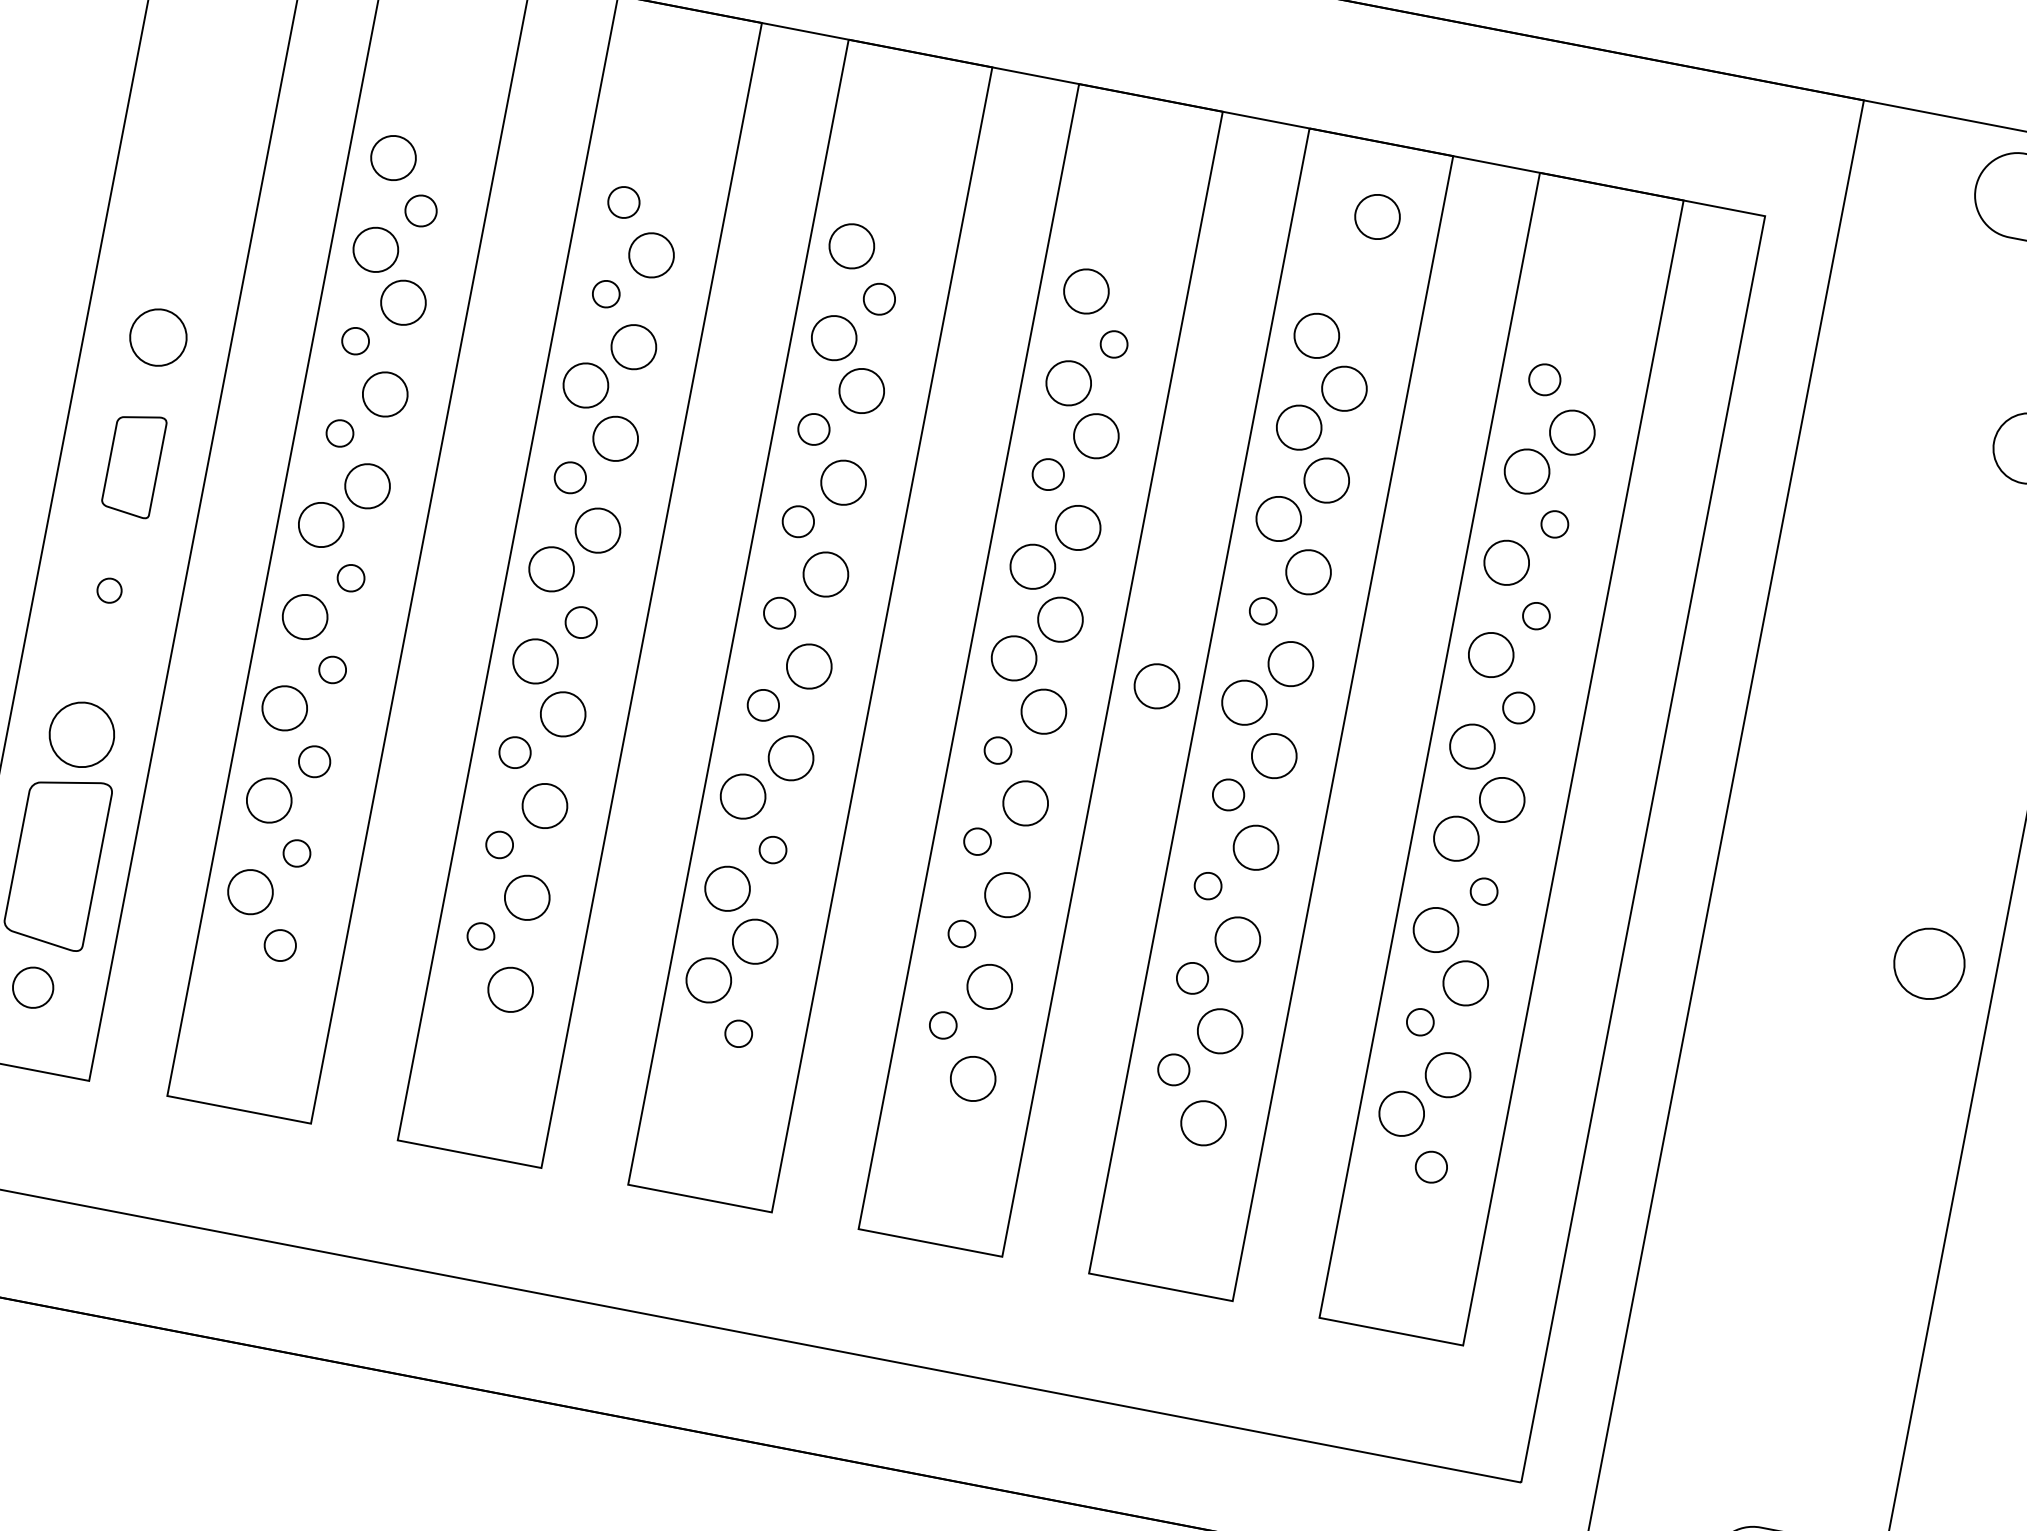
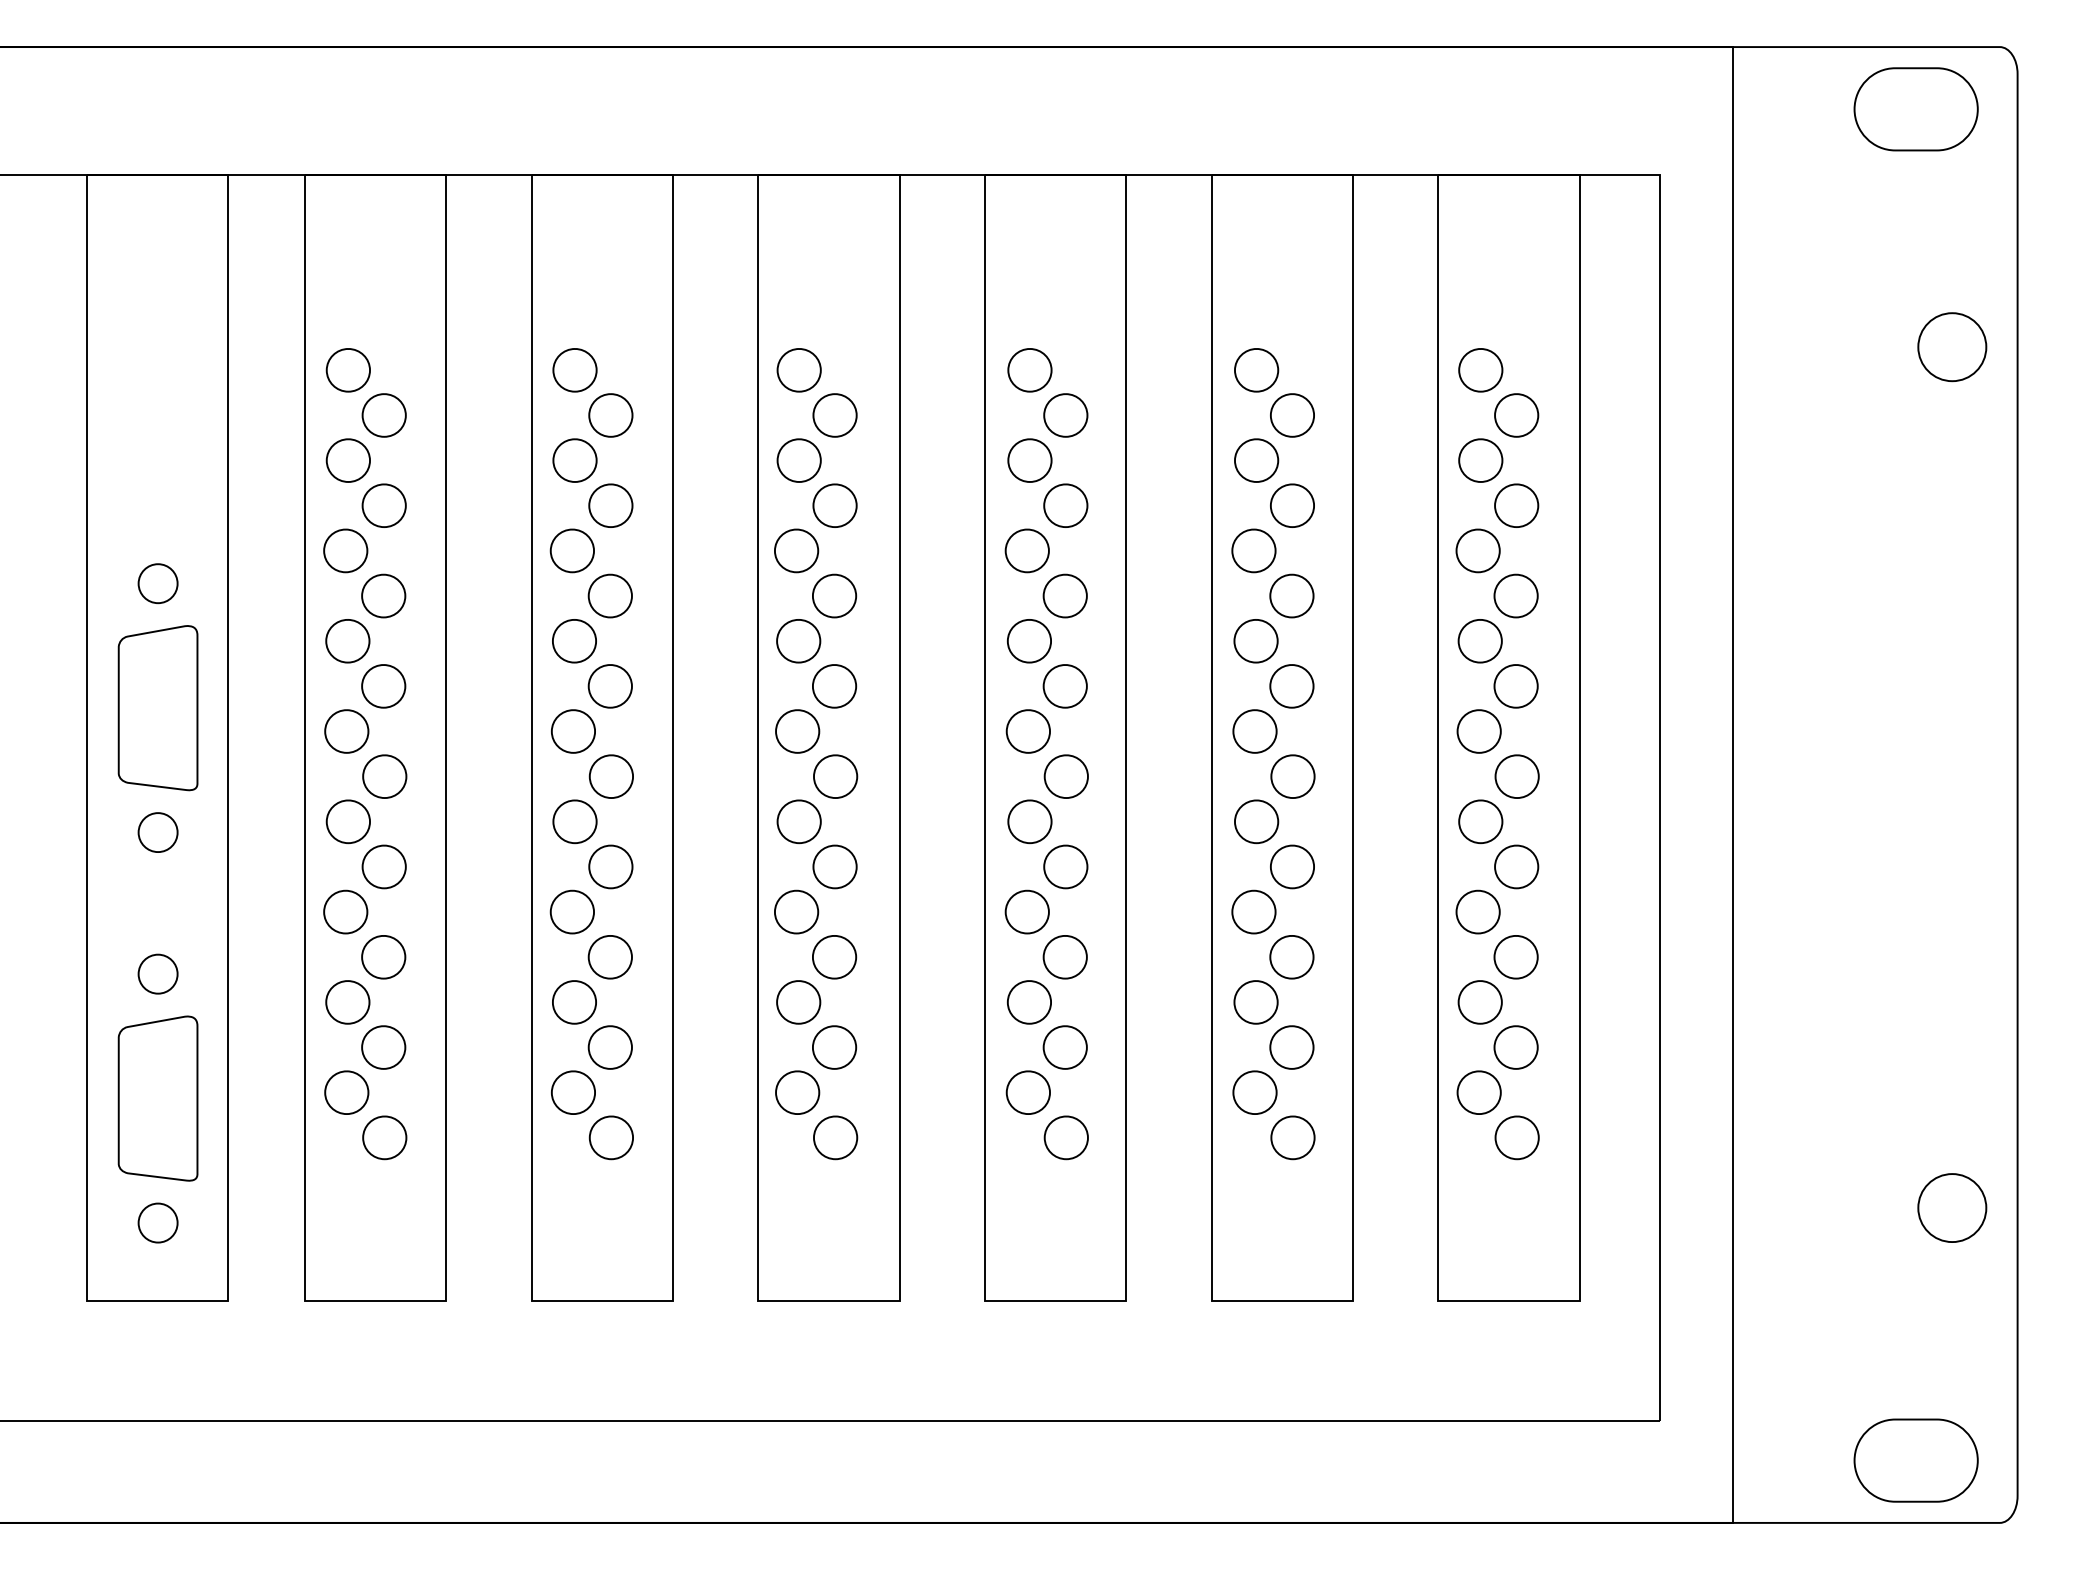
part: (623, 202) -> (574, 370), size x1.43
part: (420, 210) -> (383, 415), size x1.43
part: (1377, 217) -> (1292, 246), removed
part: (605, 294) -> (574, 460), size x1.67
part: (878, 299) -> (834, 415), size x1.43
part: (157, 337) -> (157, 583), size x0.71
part: (355, 340) -> (345, 550), size x1.67
part: (1113, 344) -> (1065, 415), size x1.67
part: (1544, 379) -> (1480, 370), size x1.43
part: (813, 428) -> (796, 550), size x1.43
part: (339, 433) -> (347, 641), size x1.67
part: (133, 464) -> (157, 708), size x1.67
part: (1047, 473) -> (1026, 550), size x1.43
part: (570, 478) -> (574, 641), size x1.43
part: (798, 521) -> (798, 641), size x1.43
part: (1554, 524) -> (1516, 505), size x1.67
part: (350, 578) -> (384, 776), size x1.67
part: (108, 590) -> (157, 832), size x1.67
part: (1262, 611) -> (1255, 641), size x1.67
part: (779, 613) -> (797, 731), size x1.43
part: (1535, 615) -> (1515, 595), size x1.67
part: (580, 622) -> (610, 776), size x1.43
part: (332, 669) -> (383, 866), size x1.67
part: (1156, 685) -> (1168, 731), removed
part: (762, 704) -> (798, 821), size x1.43
part: (1518, 707) -> (1515, 686), size x1.43
part: (81, 733) -> (157, 973), size x0.62
part: (997, 750) -> (1029, 821), size x1.67
part: (514, 751) -> (571, 911), size x1.43
part: (314, 761) -> (383, 957), size x1.43
part: (1228, 794) -> (1256, 821), size x1.43
part: (976, 840) -> (1026, 911), size x1.67
part: (499, 845) -> (574, 1002), size x1.67
part: (772, 850) -> (834, 957), size x1.67
part: (296, 853) -> (383, 1047), size x1.67
part: (1207, 885) -> (1253, 911), size x1.67
part: (1483, 891) -> (1516, 866), size x1.67
part: (961, 933) -> (1028, 1002), size x1.67
part: (481, 936) -> (573, 1092), size x1.67
part: (280, 945) -> (384, 1137), size x1.43
part: (1929, 963) -> (1952, 1207), moved
part: (1191, 978) -> (1255, 1002), size x1.43
part: (1419, 1022) -> (1479, 1002), size x1.67
part: (942, 1025) -> (1027, 1092), size x1.67
part: (738, 1033) -> (835, 1137), size x1.67
part: (1173, 1069) -> (1254, 1092), size x1.43
part: (1430, 1166) -> (1516, 1137), size x1.43

